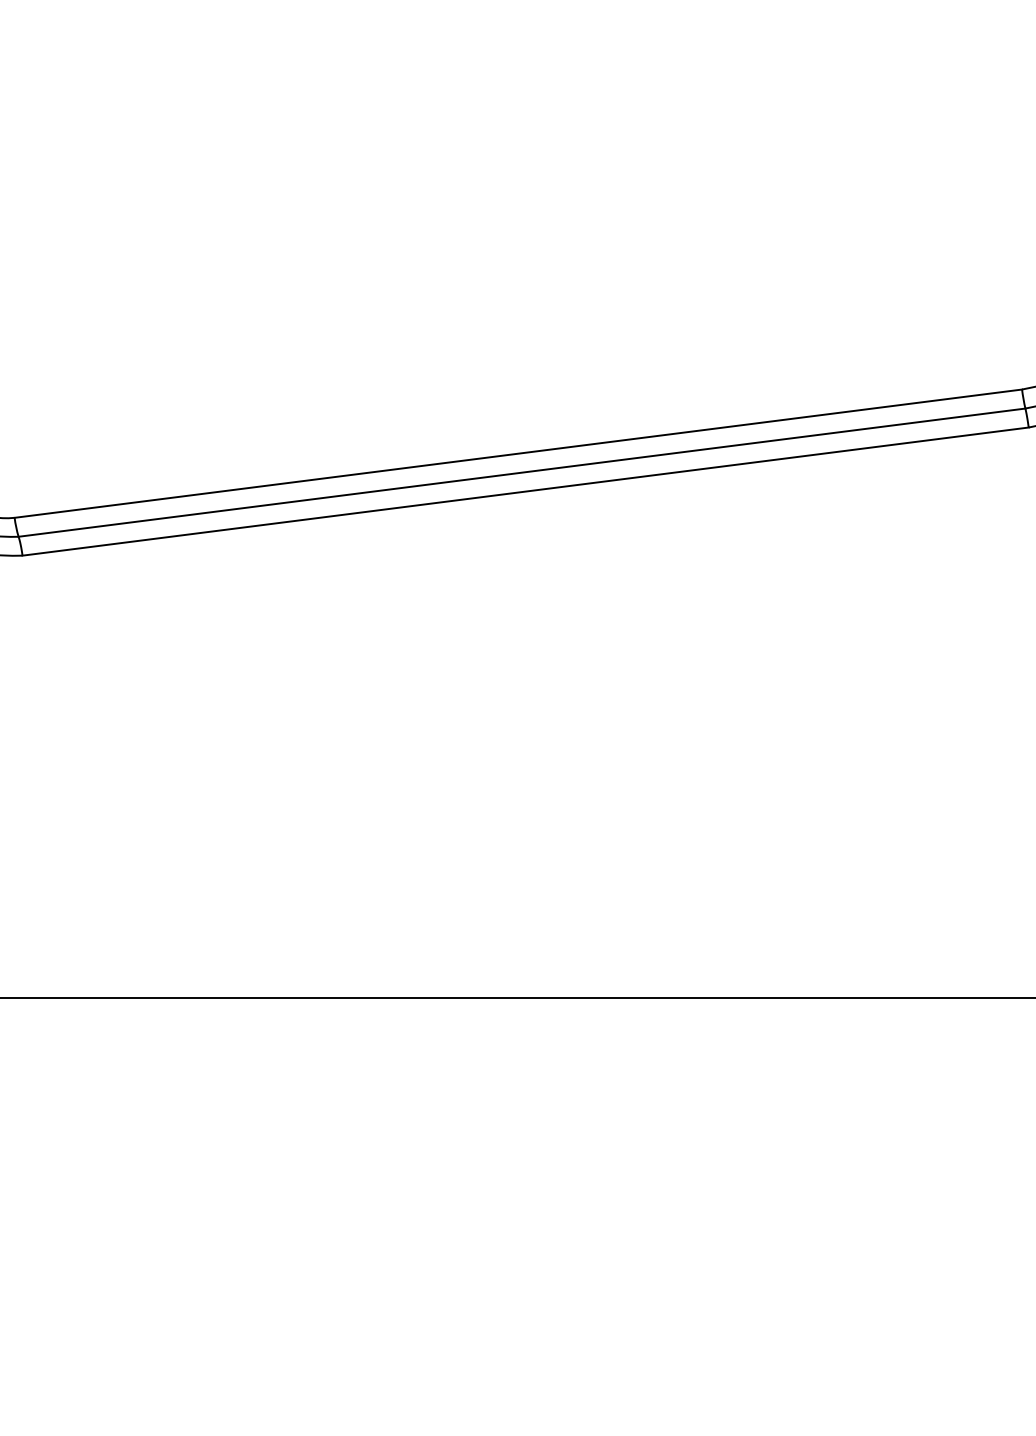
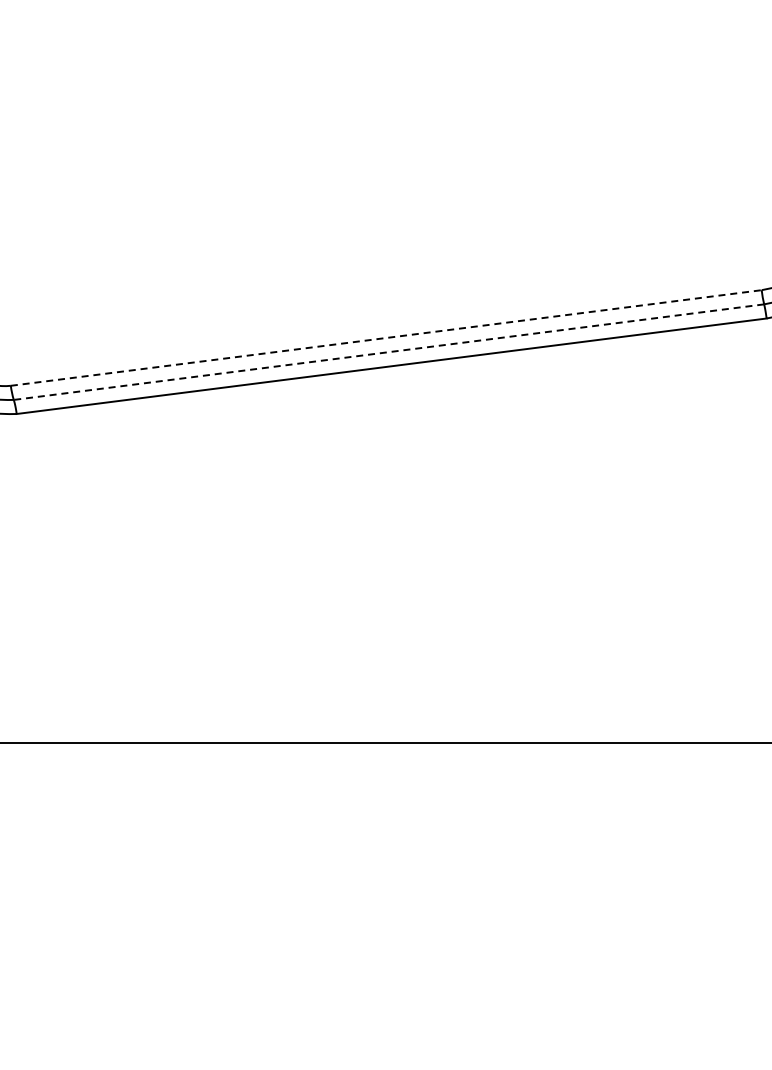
line: (518, 453) -> (386, 337), solid -> dashed
line: (521, 473) -> (388, 352), solid -> dashed

